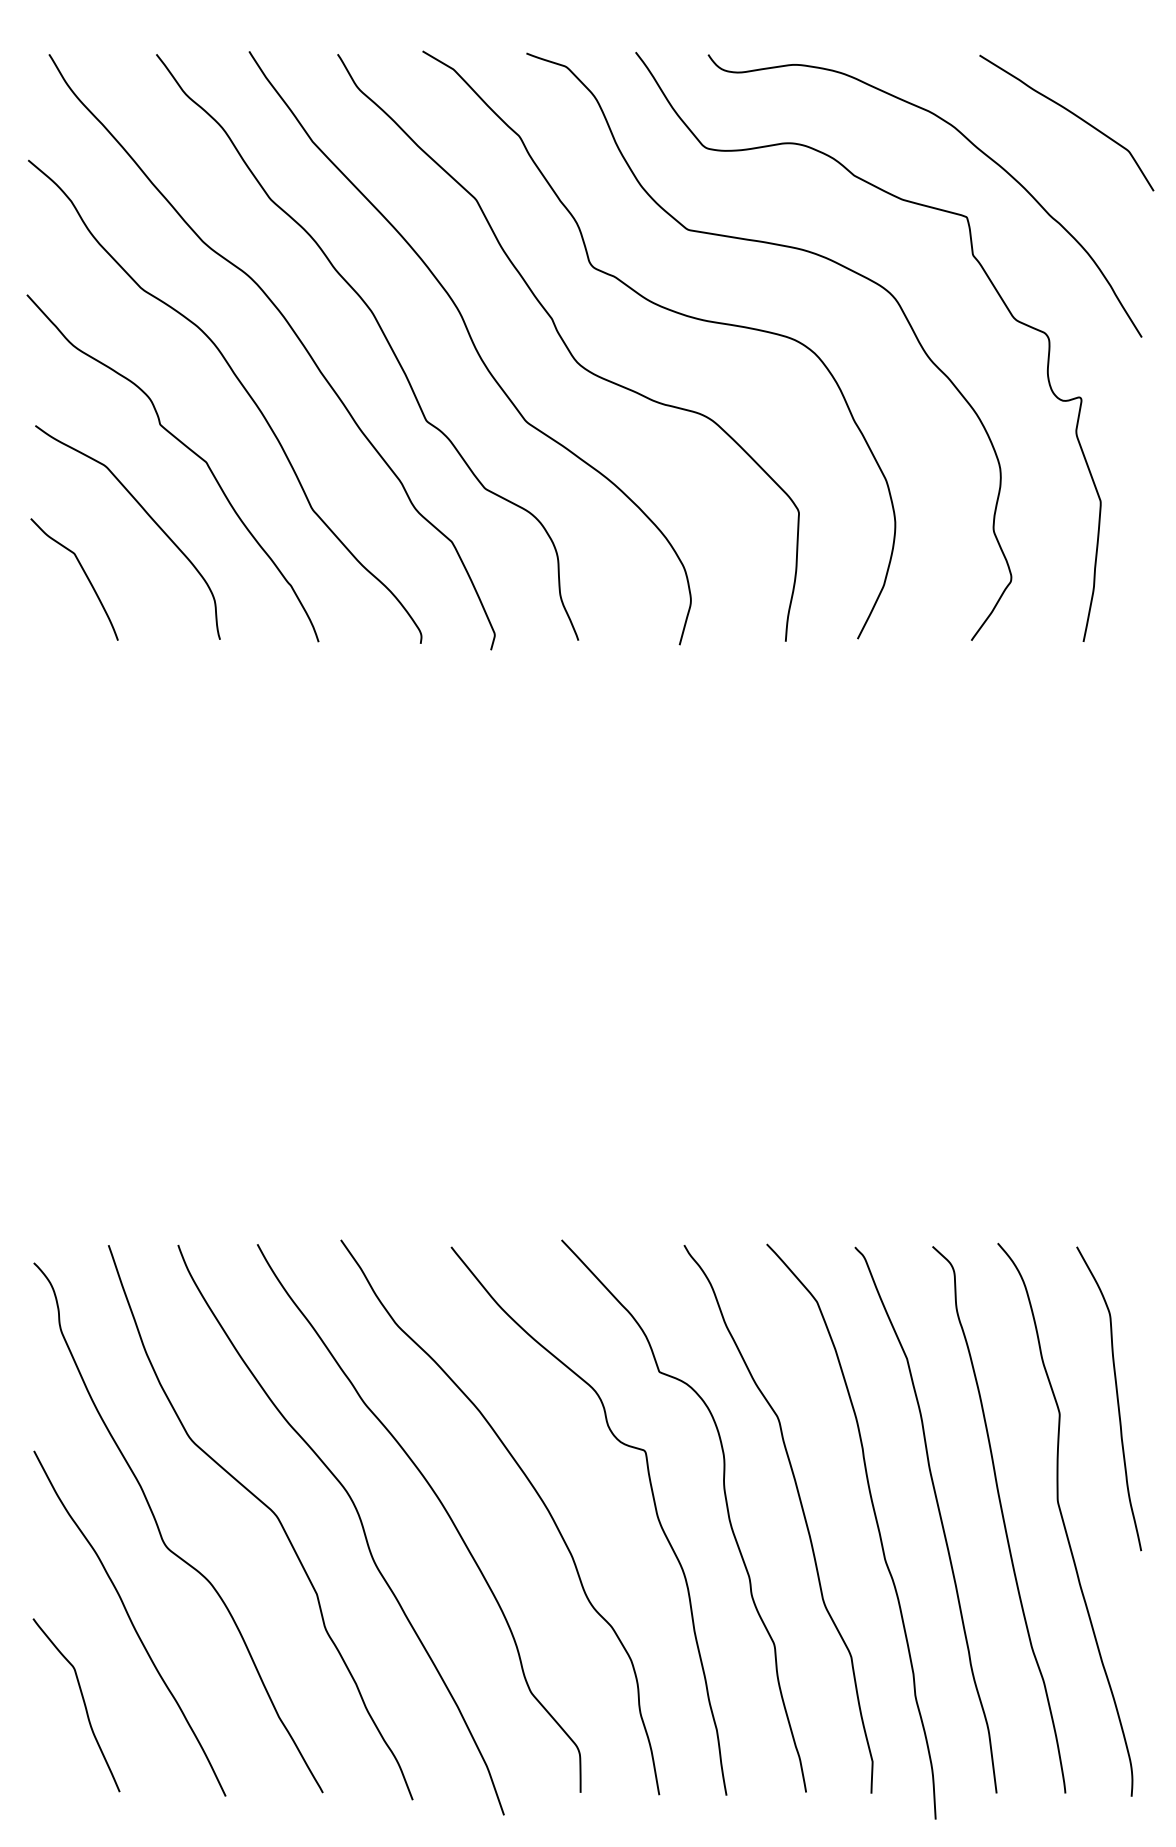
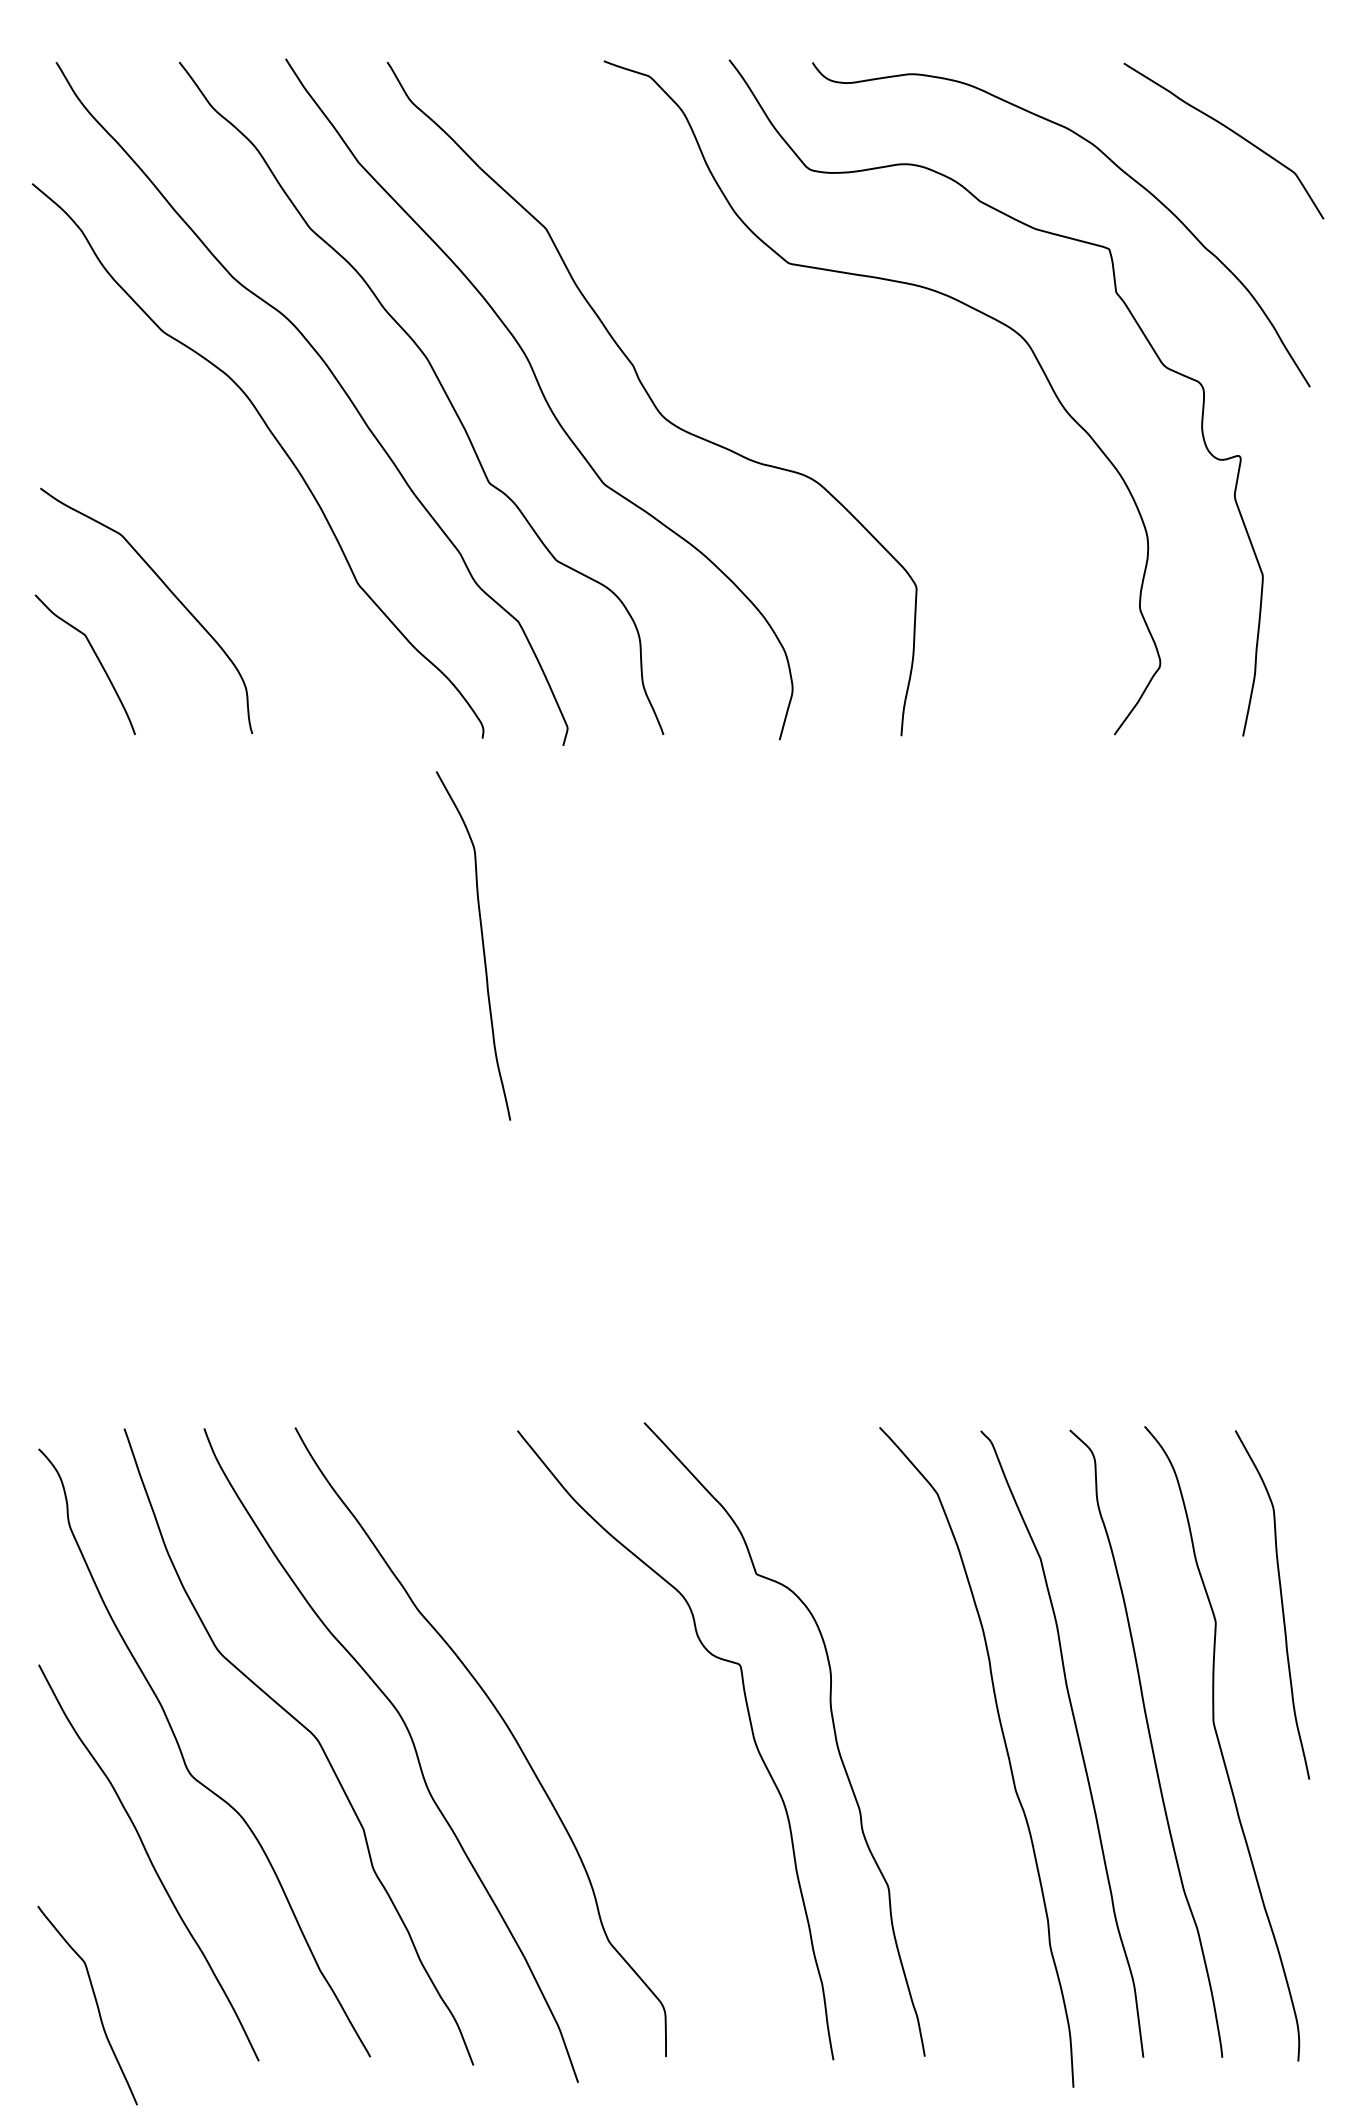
curve: (669, 310) -> (767, 356), removed
curve: (186, 447) -> (213, 513), removed
curve: (420, 824) -> (482, 945), added
curve: (535, 1492) -> (614, 1712), removed
curve: (802, 1511) -> (920, 1734), removed
curve: (83, 1702) -> (95, 2002), moved

